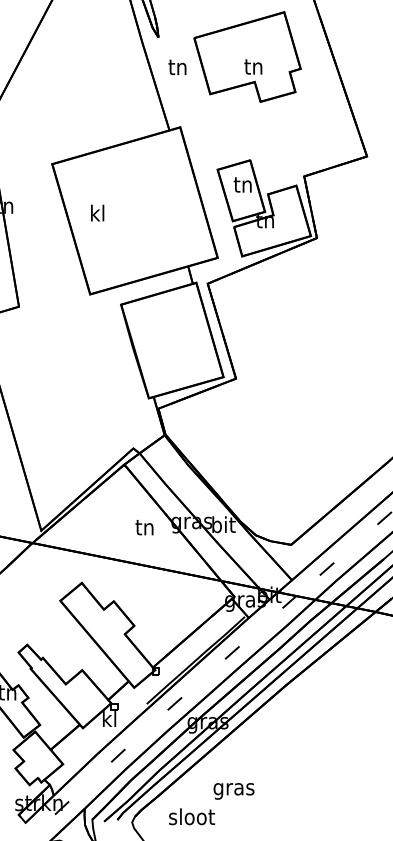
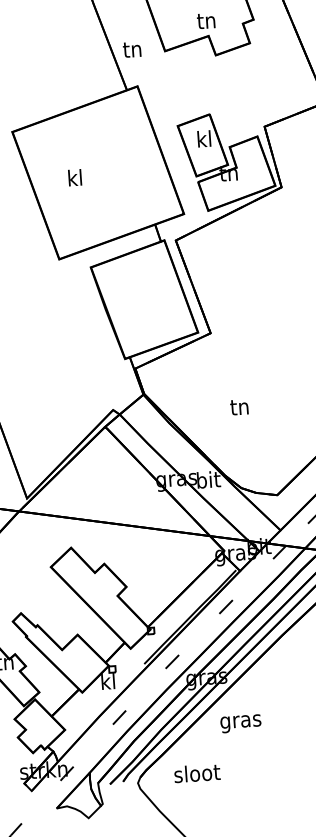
text: (177, 66) -> (132, 48), moved
text: (242, 184) -> (203, 139), tn -> kl
text: (97, 212) -> (74, 177), moved
text: (144, 527) -> (239, 407), moved
text: (233, 791) -> (240, 723), moved

